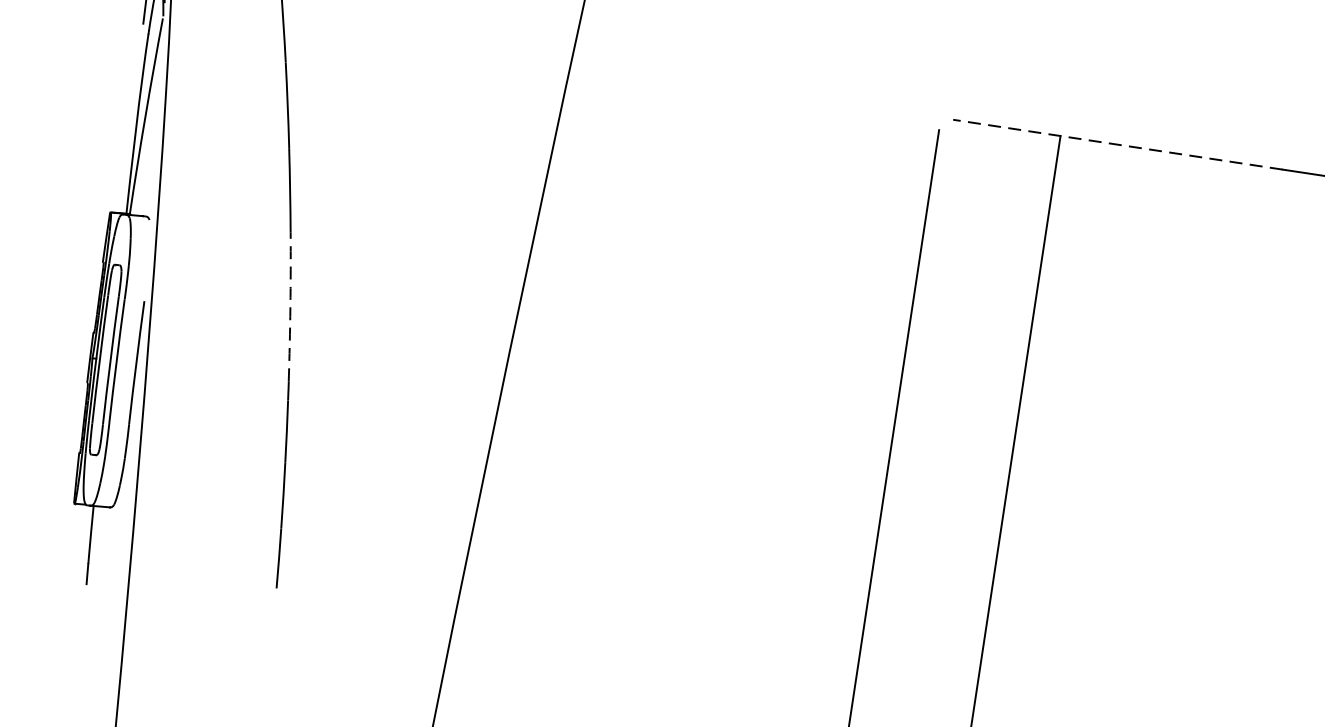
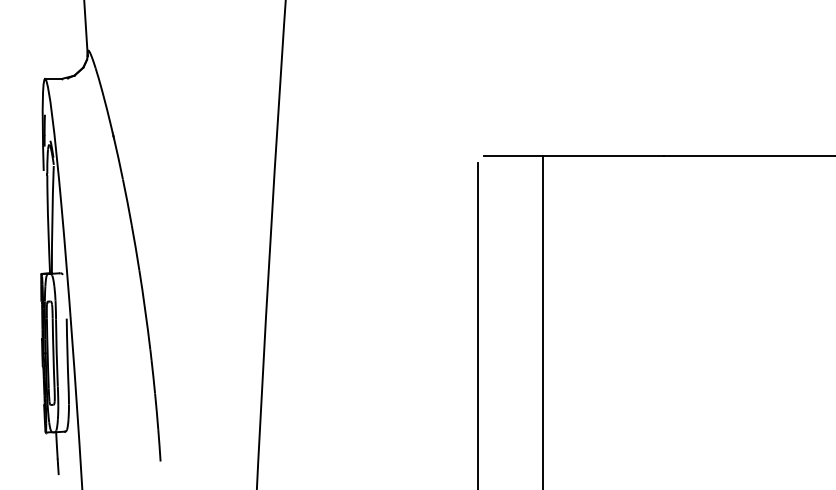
line: (1116, 144) -> (573, 156), dashed -> solid
arc: (291, 306) -> (145, 309), dashed -> solid

